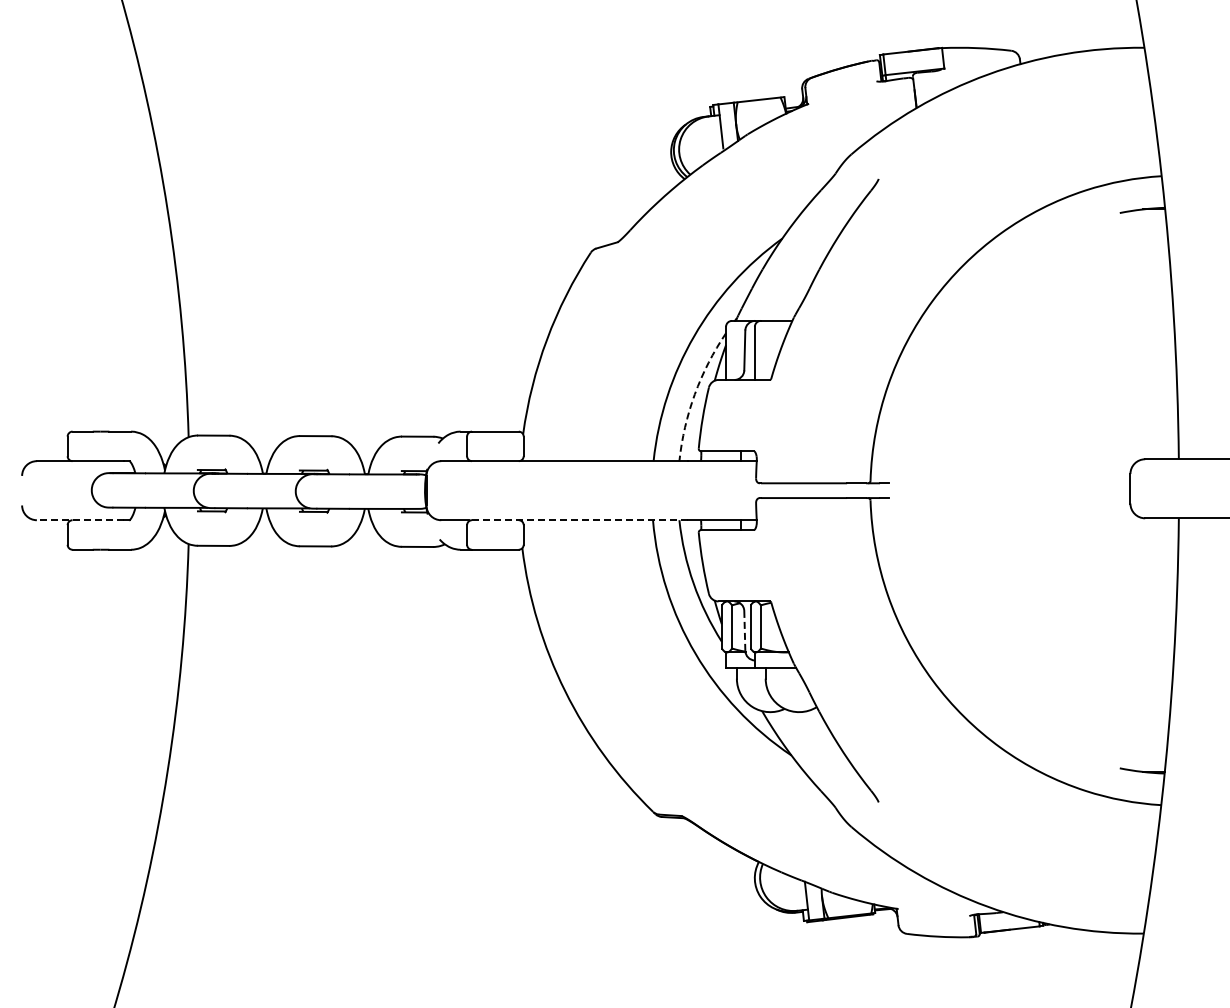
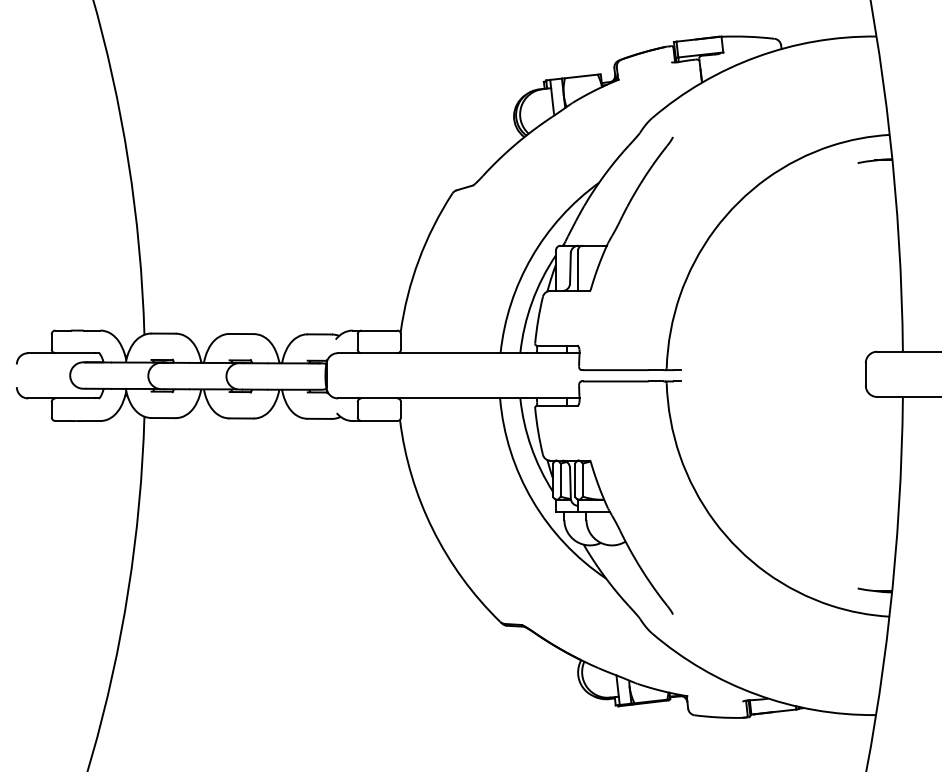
arc: (694, 394) -> (531, 302), dashed -> solid
line: (80, 520) -> (61, 398), dashed -> solid
line: (578, 520) -> (443, 398), dashed -> solid
line: (744, 630) -> (570, 482), dashed -> solid

